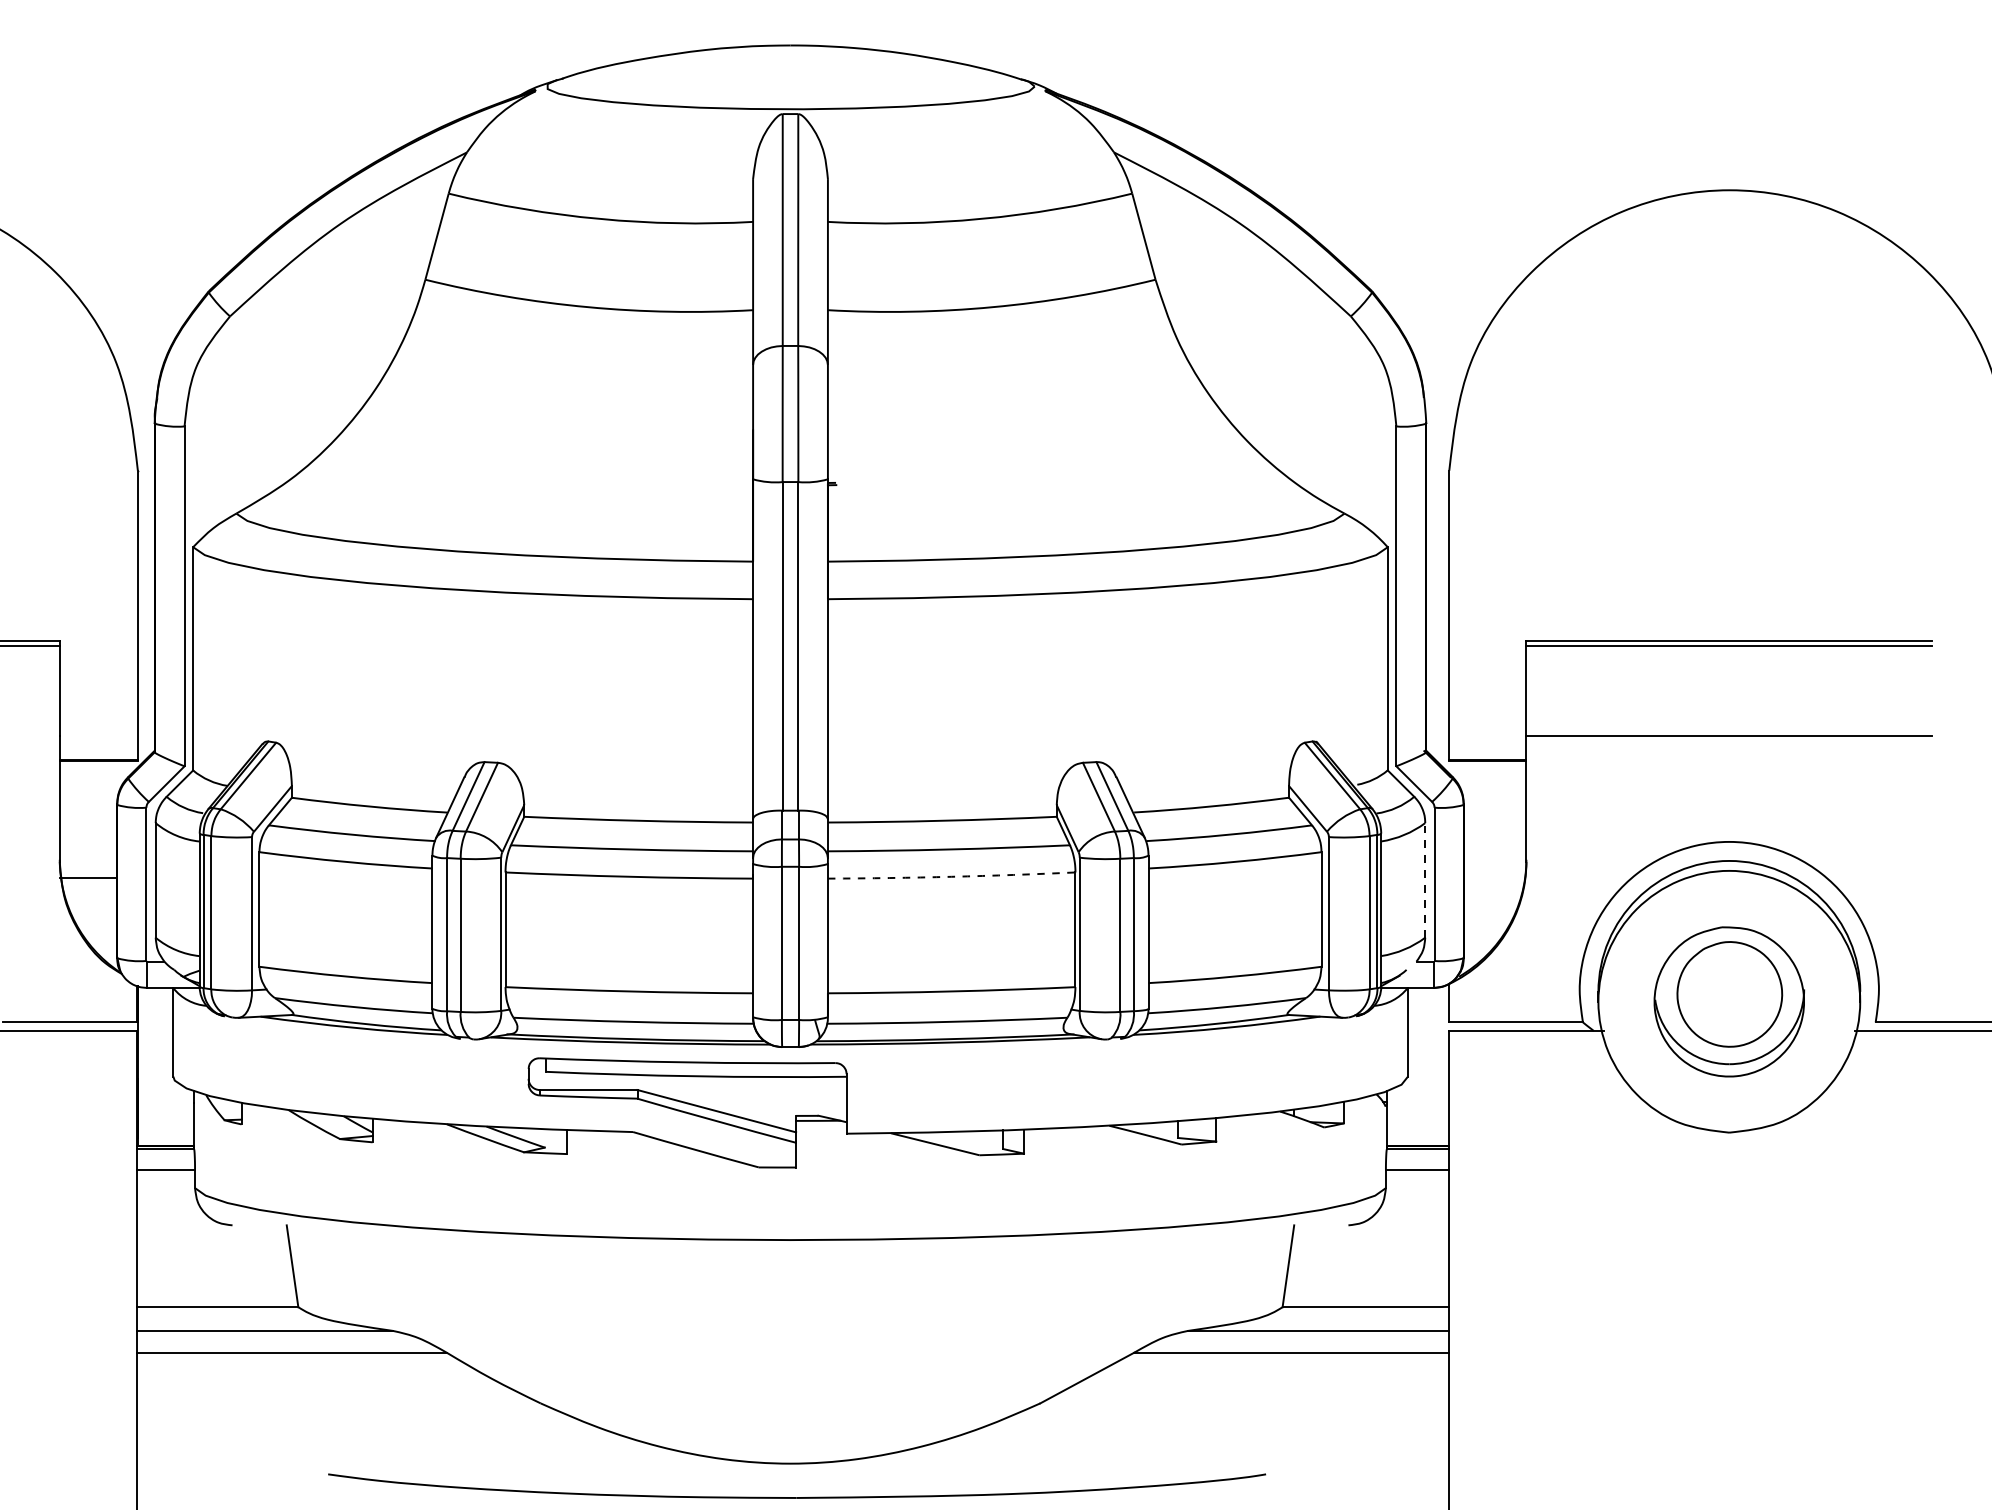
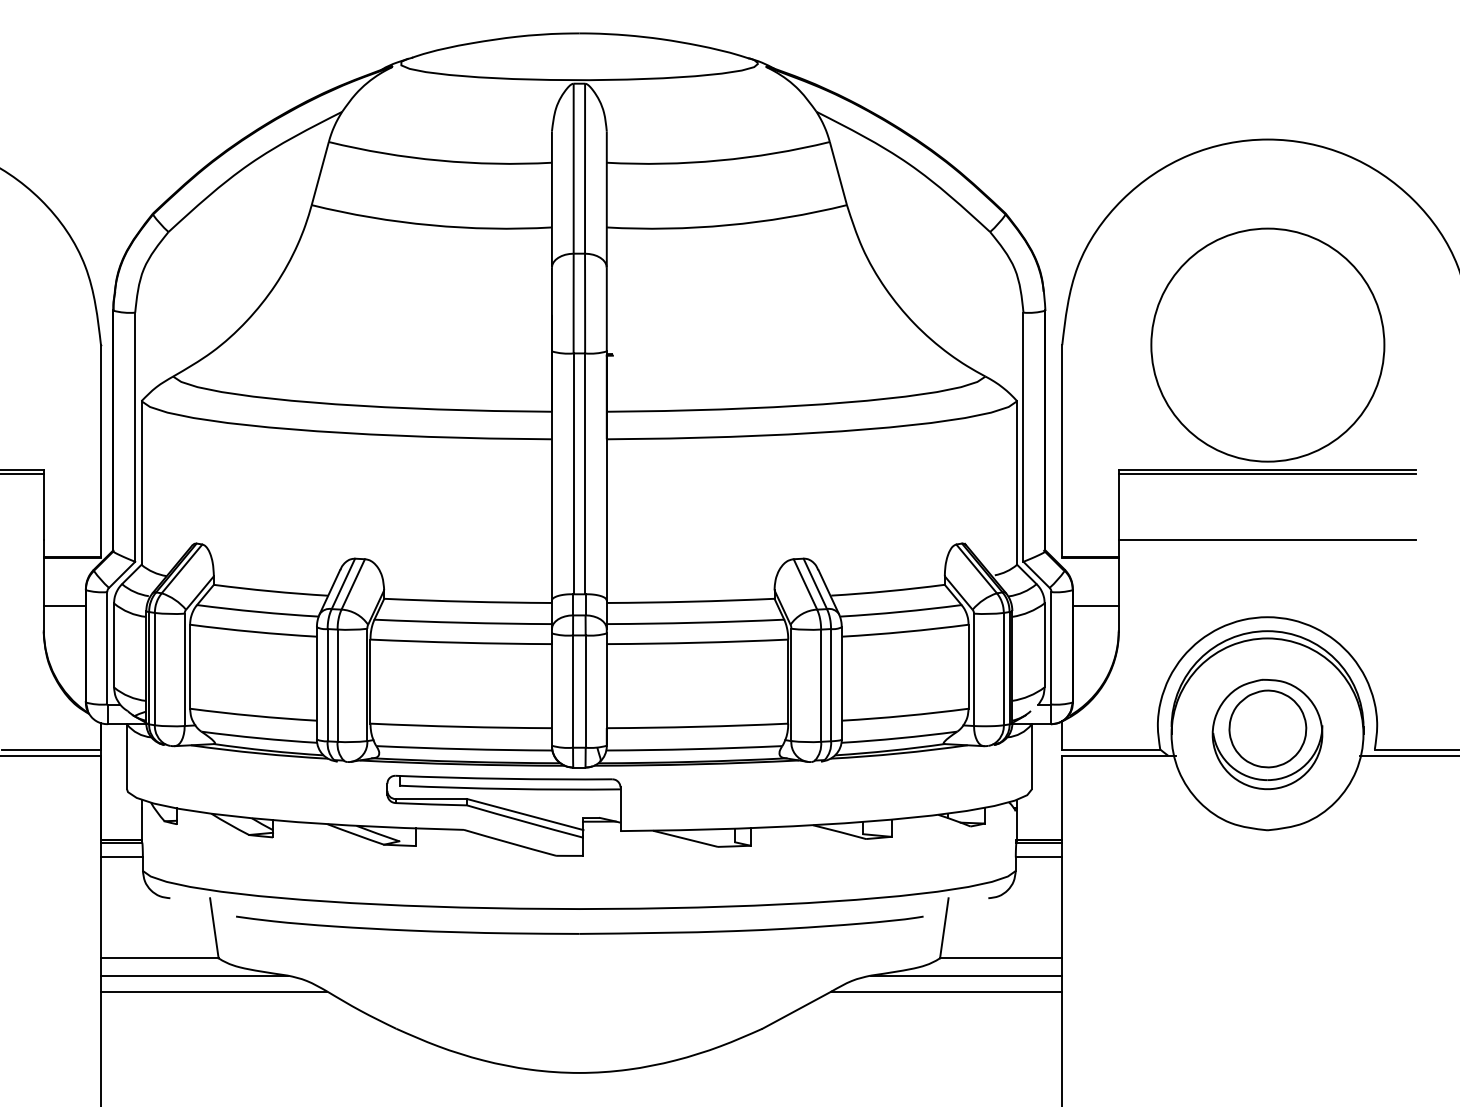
circle: (1729, 470) -> (1267, 344), added
line: (1494, 826) -> (1095, 605), added
arc: (951, 876) -> (697, 642), dashed -> solid
line: (88, 878) -> (64, 605), moved
line: (1425, 879) -> (1044, 644), dashed -> solid
part: (797, 1497) -> (580, 933), moved

